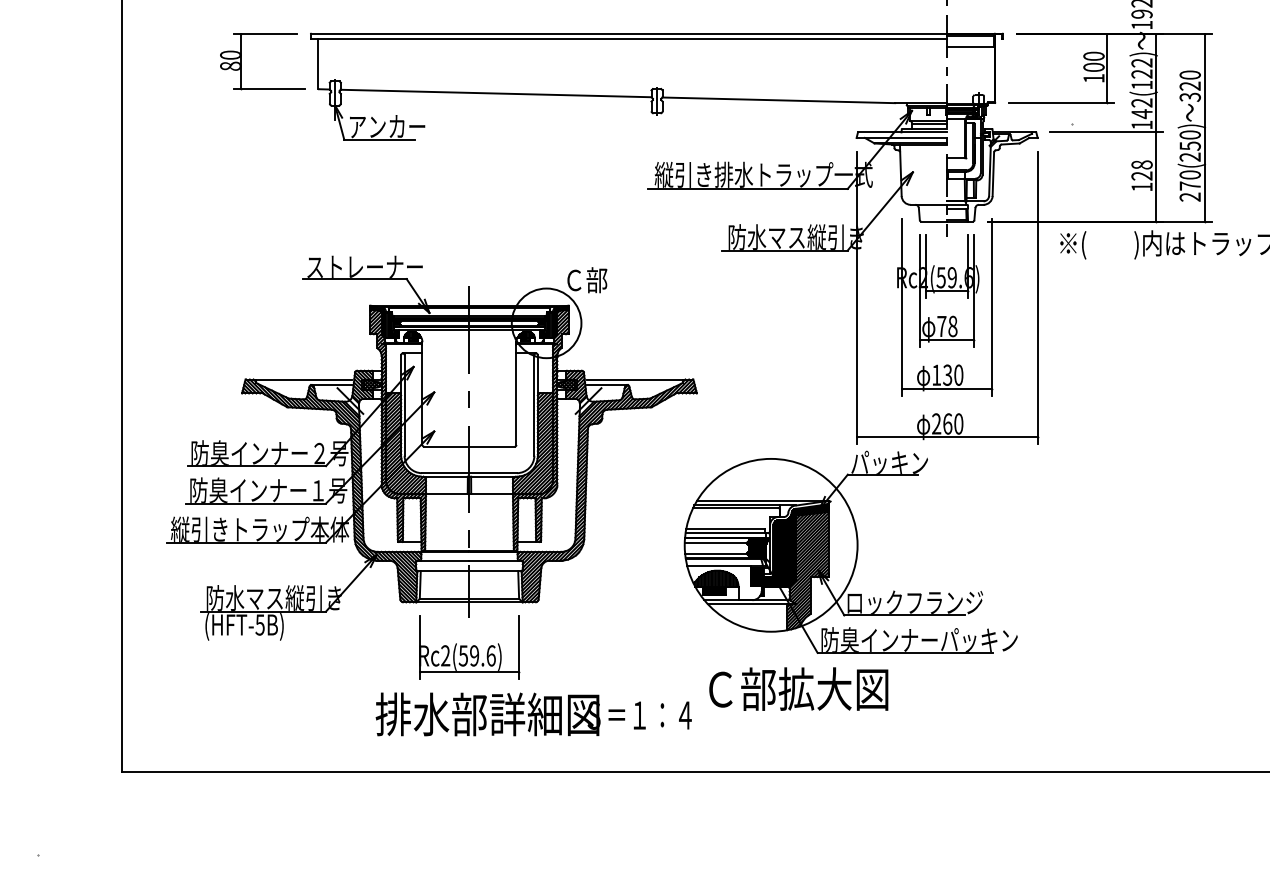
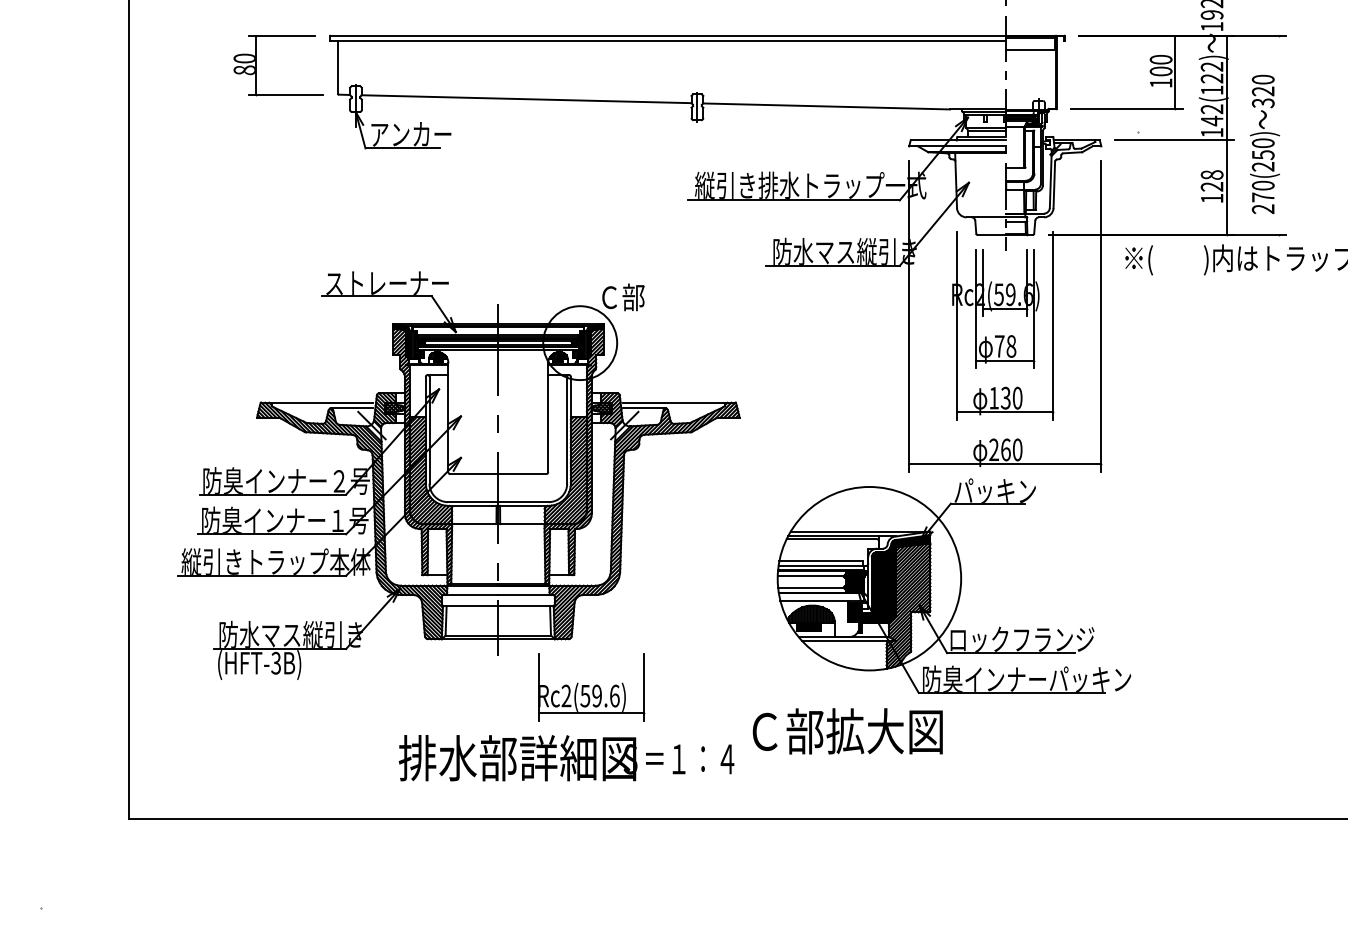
line: (1204, 127) -> (1278, 135), removed
part: (850, 551) -> (953, 585), moved
text: (260, 624) -> (276, 662), (HFT-5B) -> (HFT-3B)
part: (469, 647) -> (591, 687), moved

